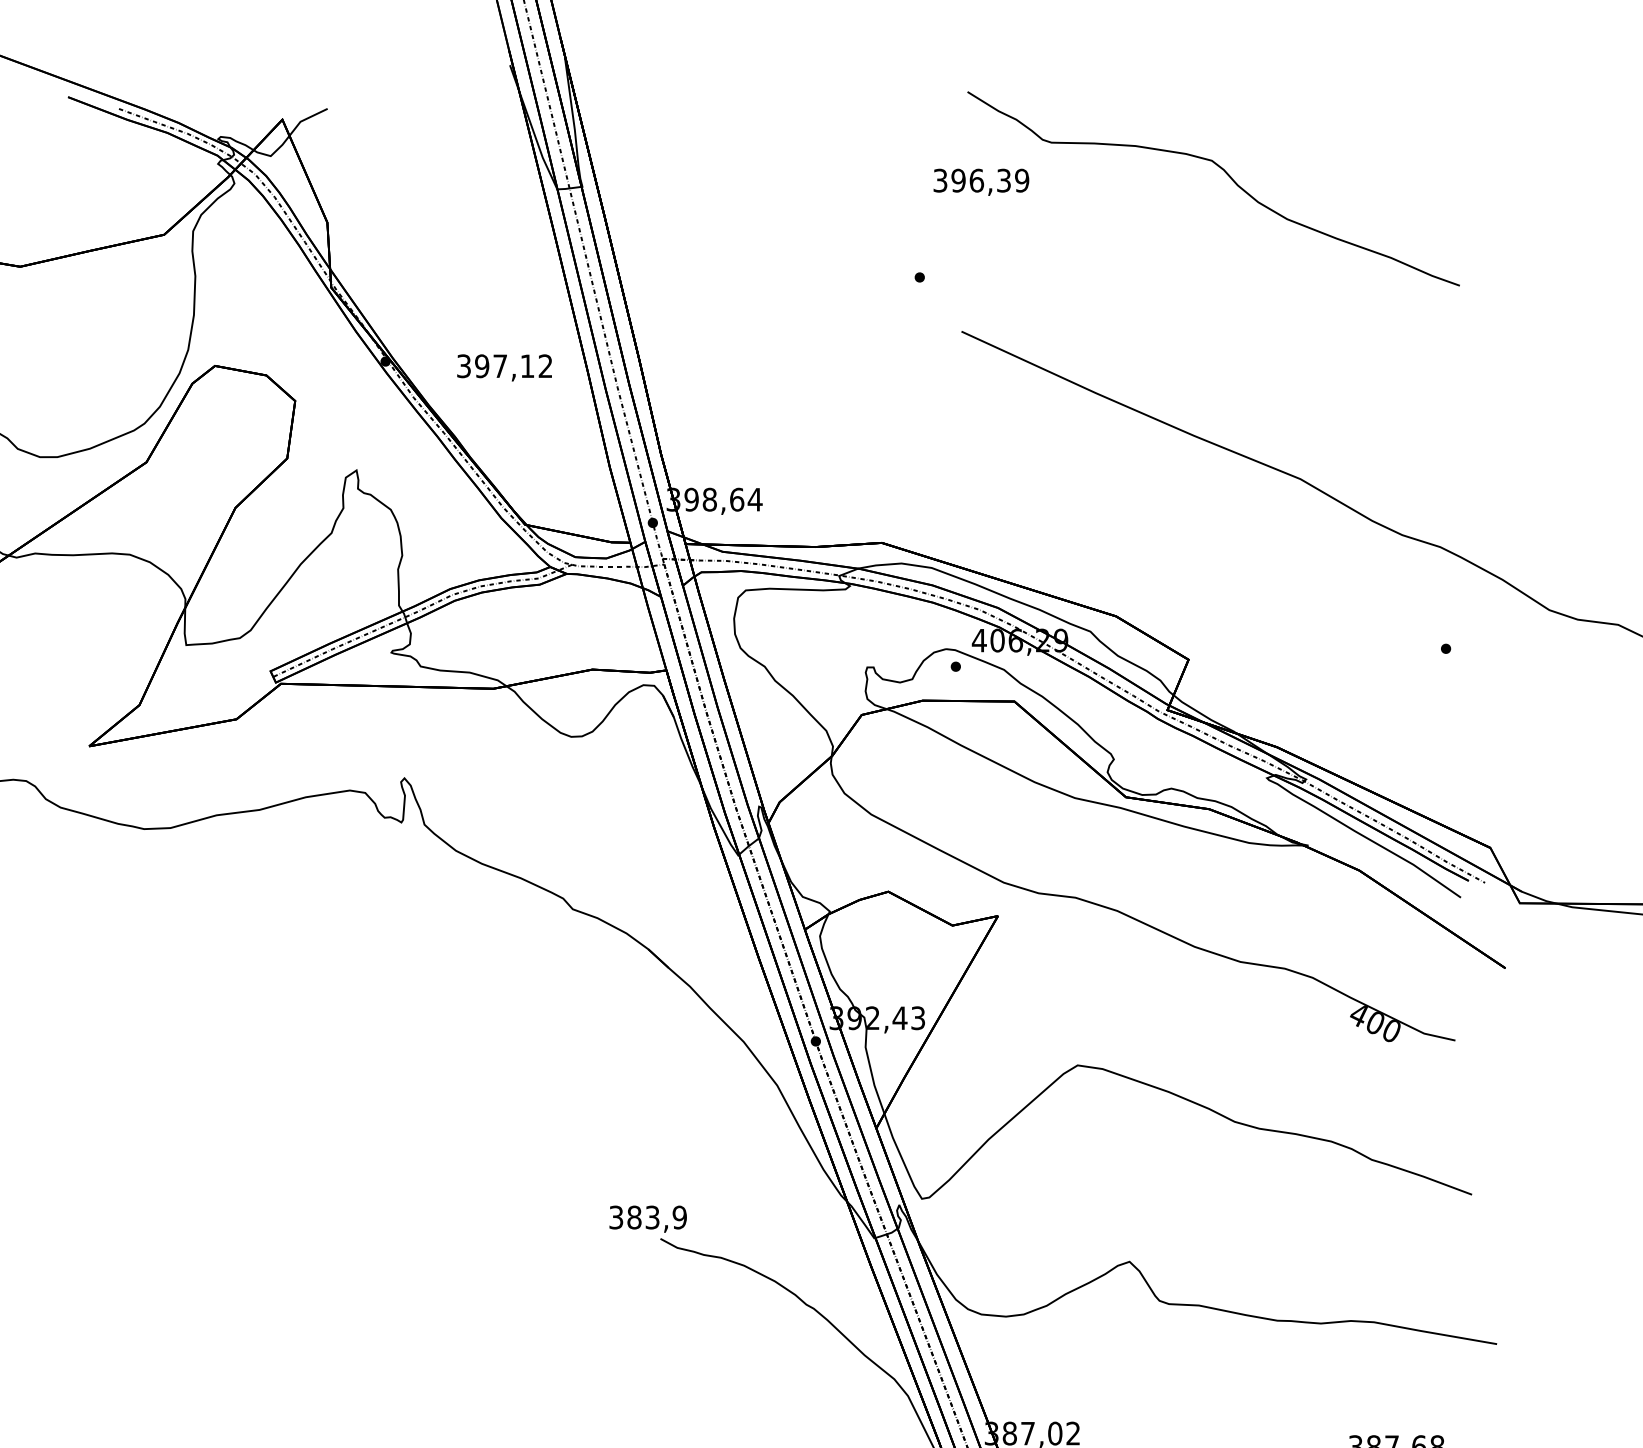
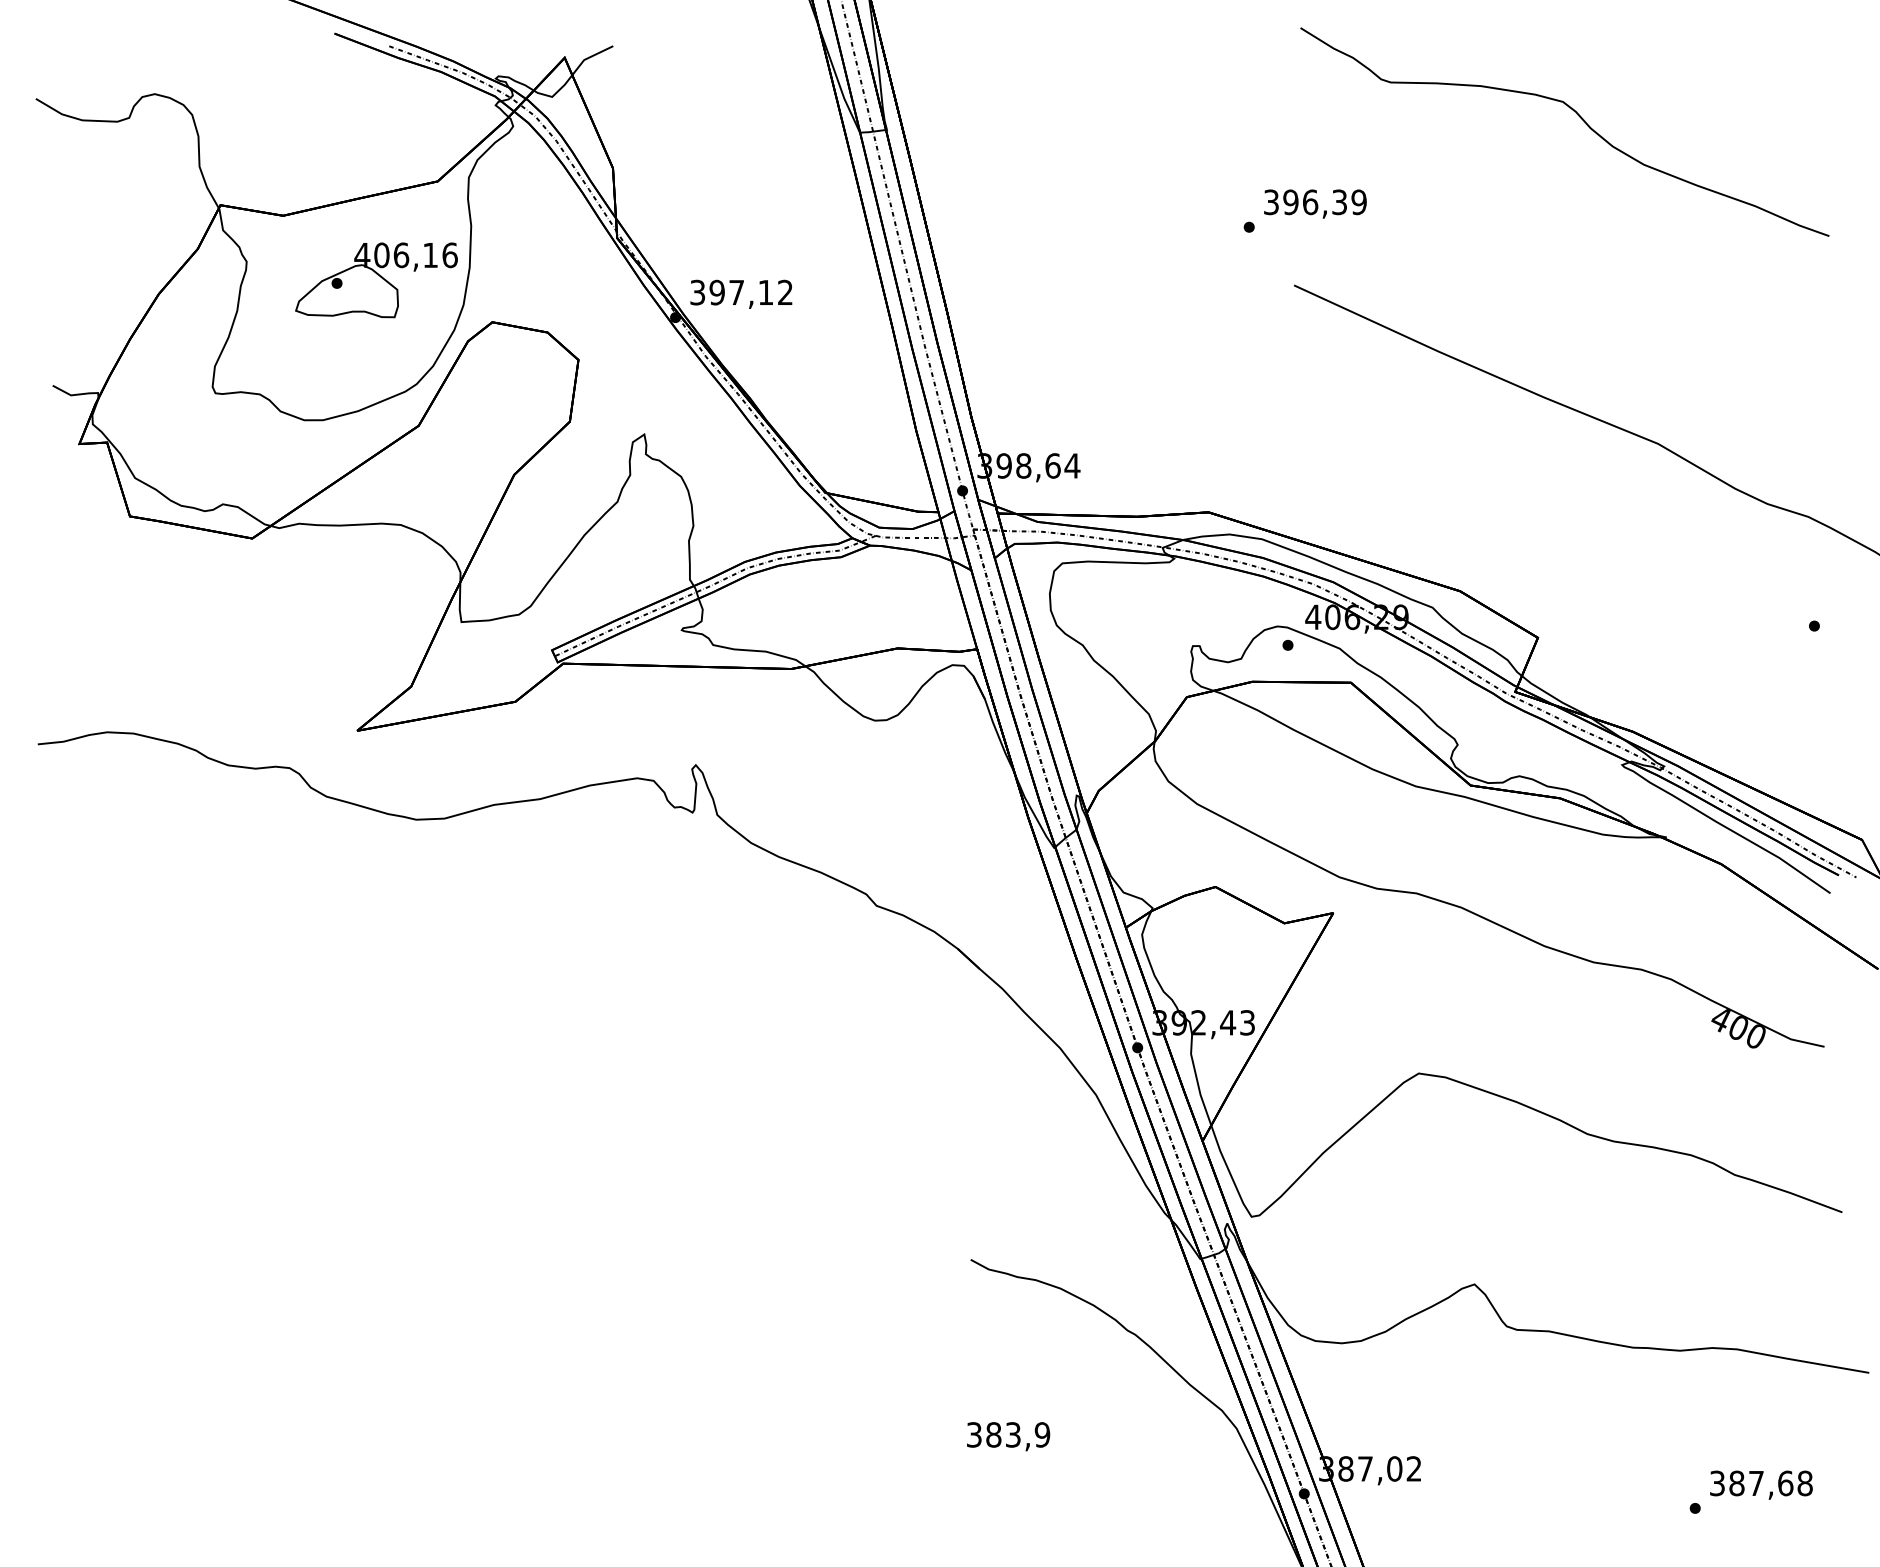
text: (981, 181) -> (1315, 203), moved
part: (107, 327) -> (376, 280), added
text: (504, 367) -> (741, 293), moved
text: (648, 1219) -> (1008, 1436), moved

